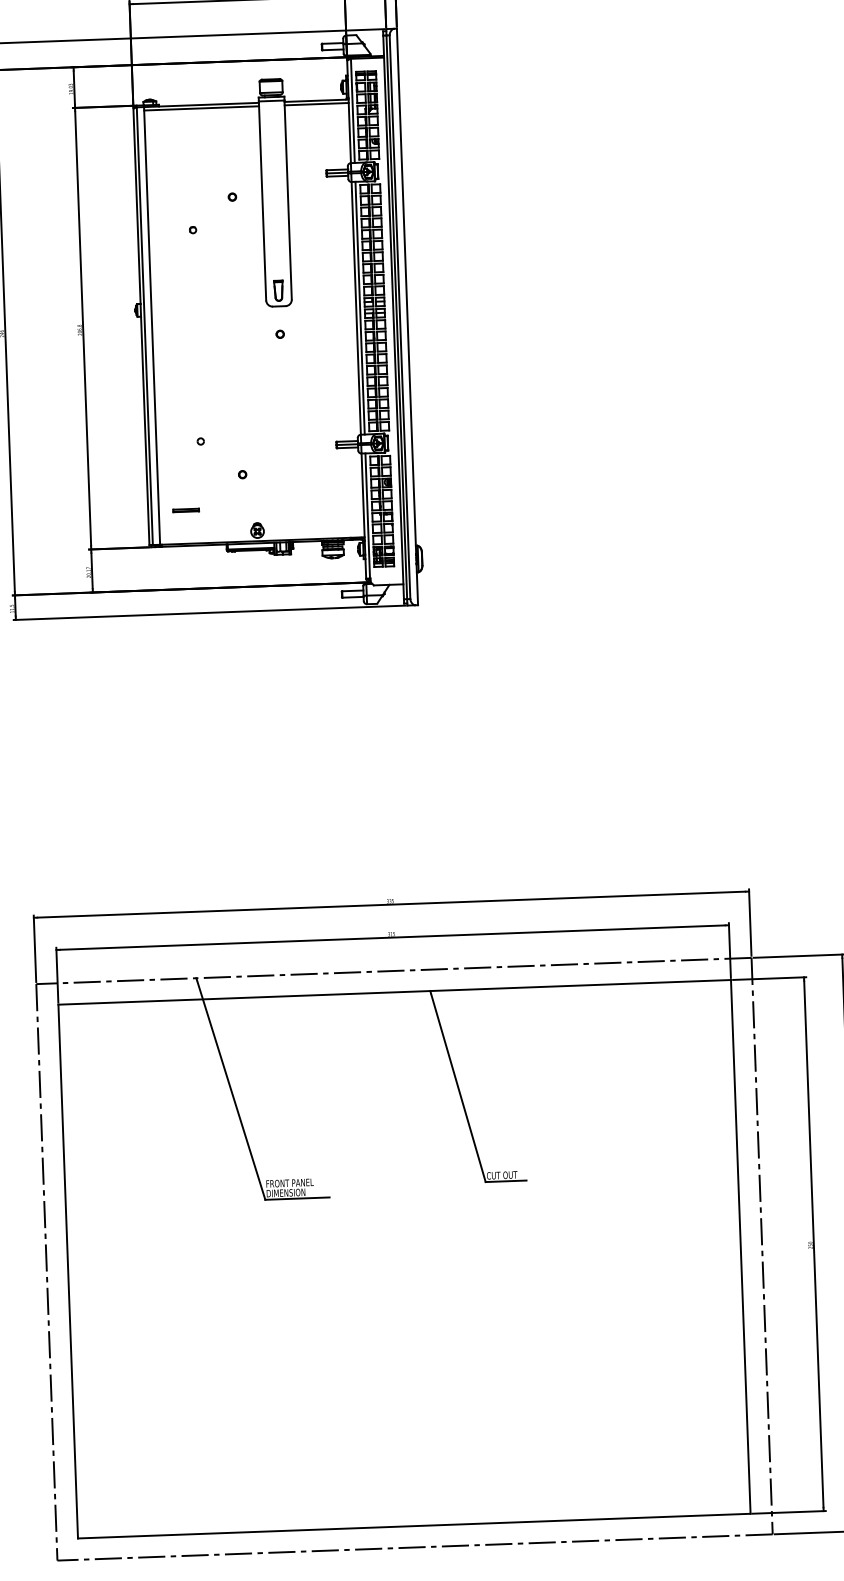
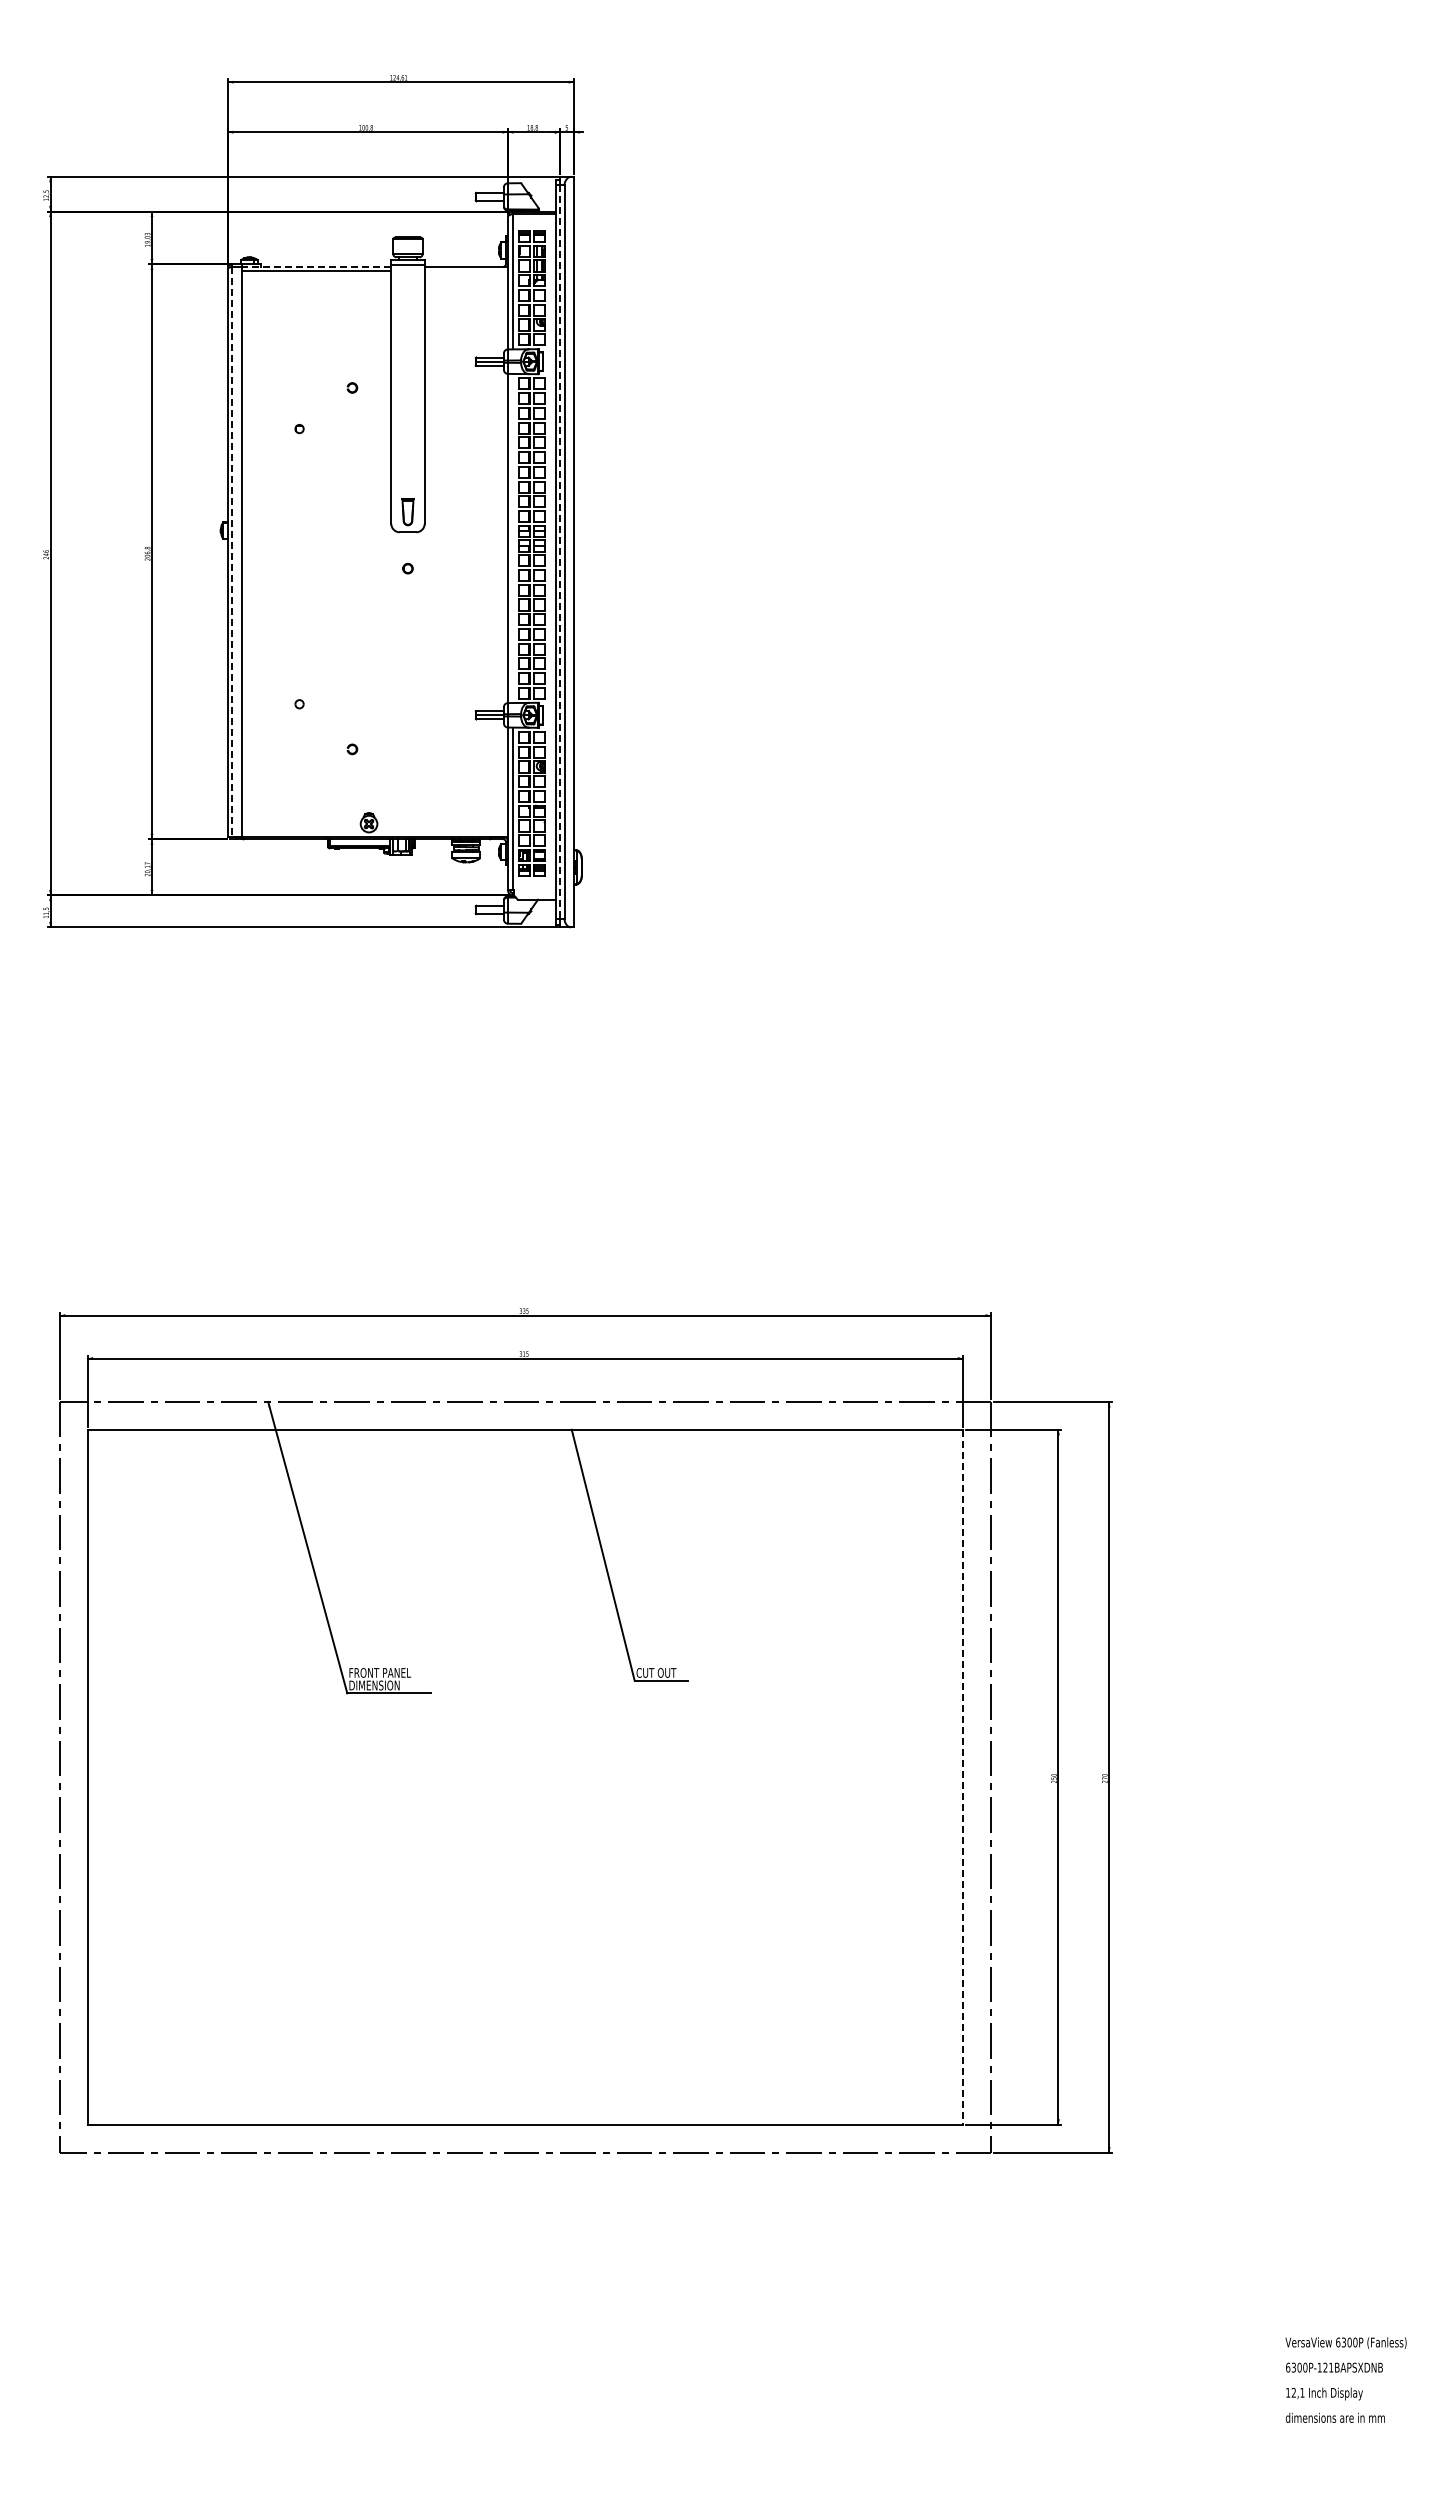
line: (201, 104) -> (316, 266), solid -> dashed
line: (316, 104) -> (466, 271), removed
line: (360, 308) -> (513, 538), removed
line: (396, 317) -> (560, 552), solid -> dashed
line: (144, 326) -> (232, 551), solid -> dashed
line: (186, 510) -> (277, 793), removed
line: (740, 1247) -> (963, 1777), solid -> dashed

